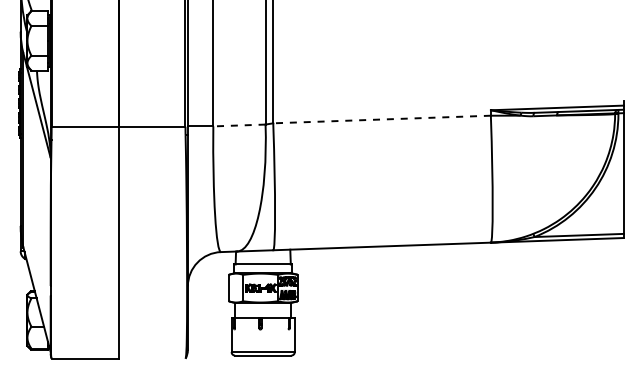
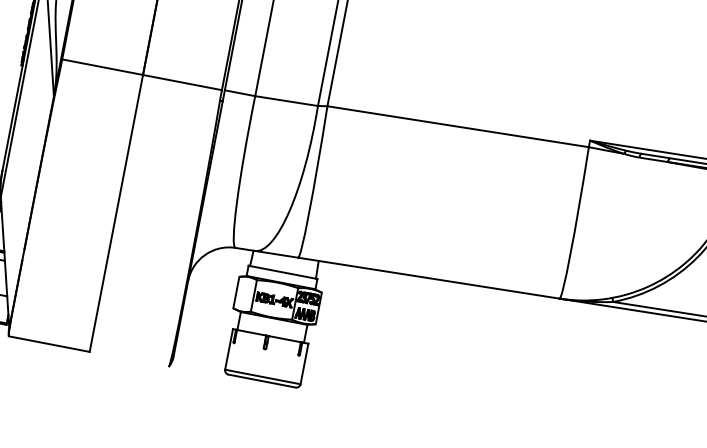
line: (382, 119) -> (458, 126), dashed -> solid
line: (238, 125) -> (285, 100), dashed -> solid

